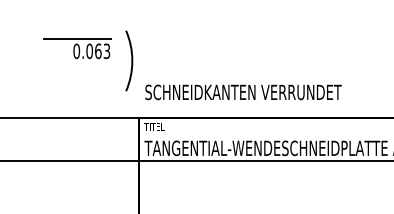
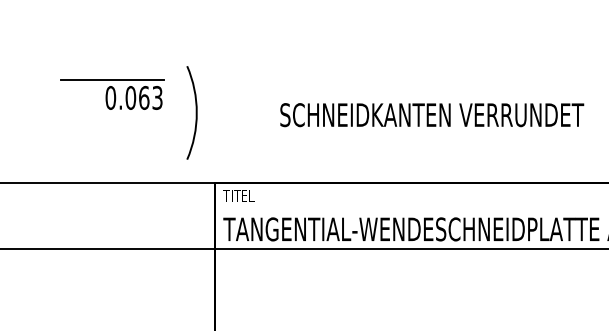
part: (88, 60) -> (129, 112), moved
text: (243, 92) -> (432, 115), moved

